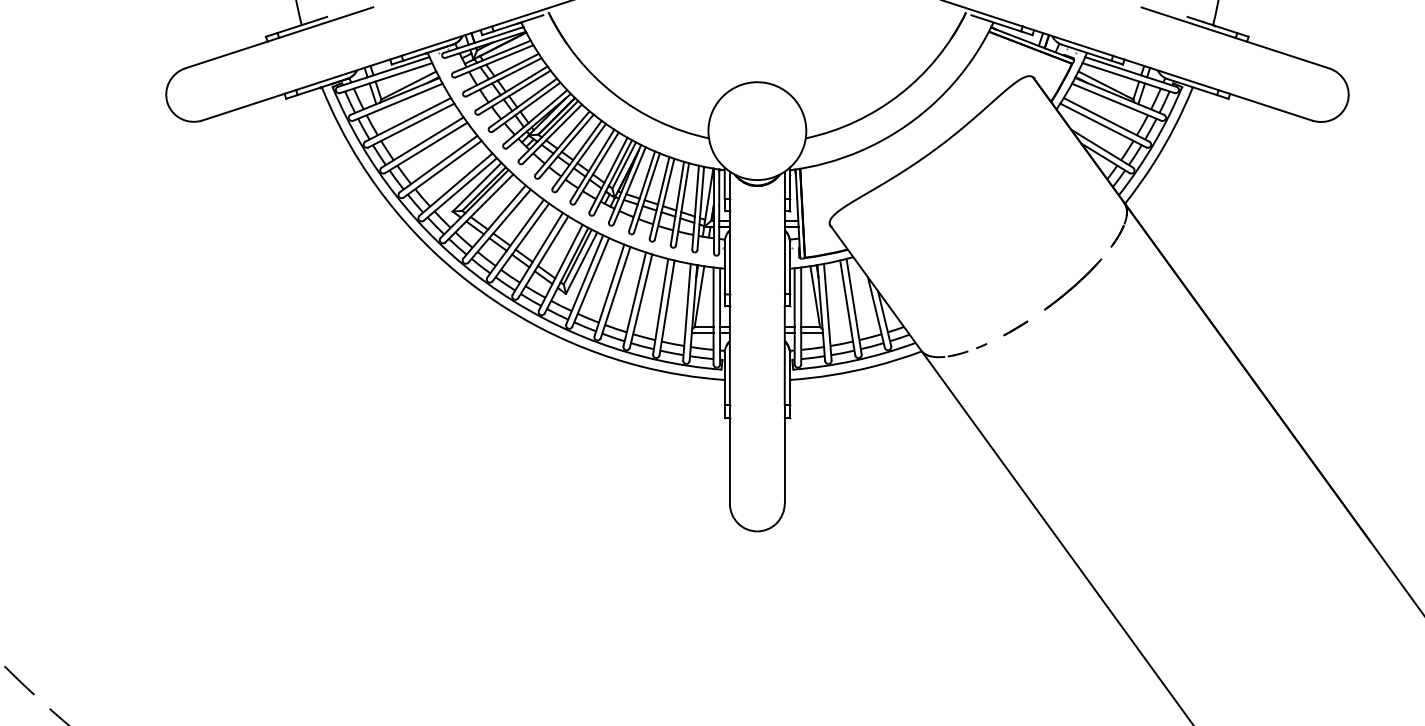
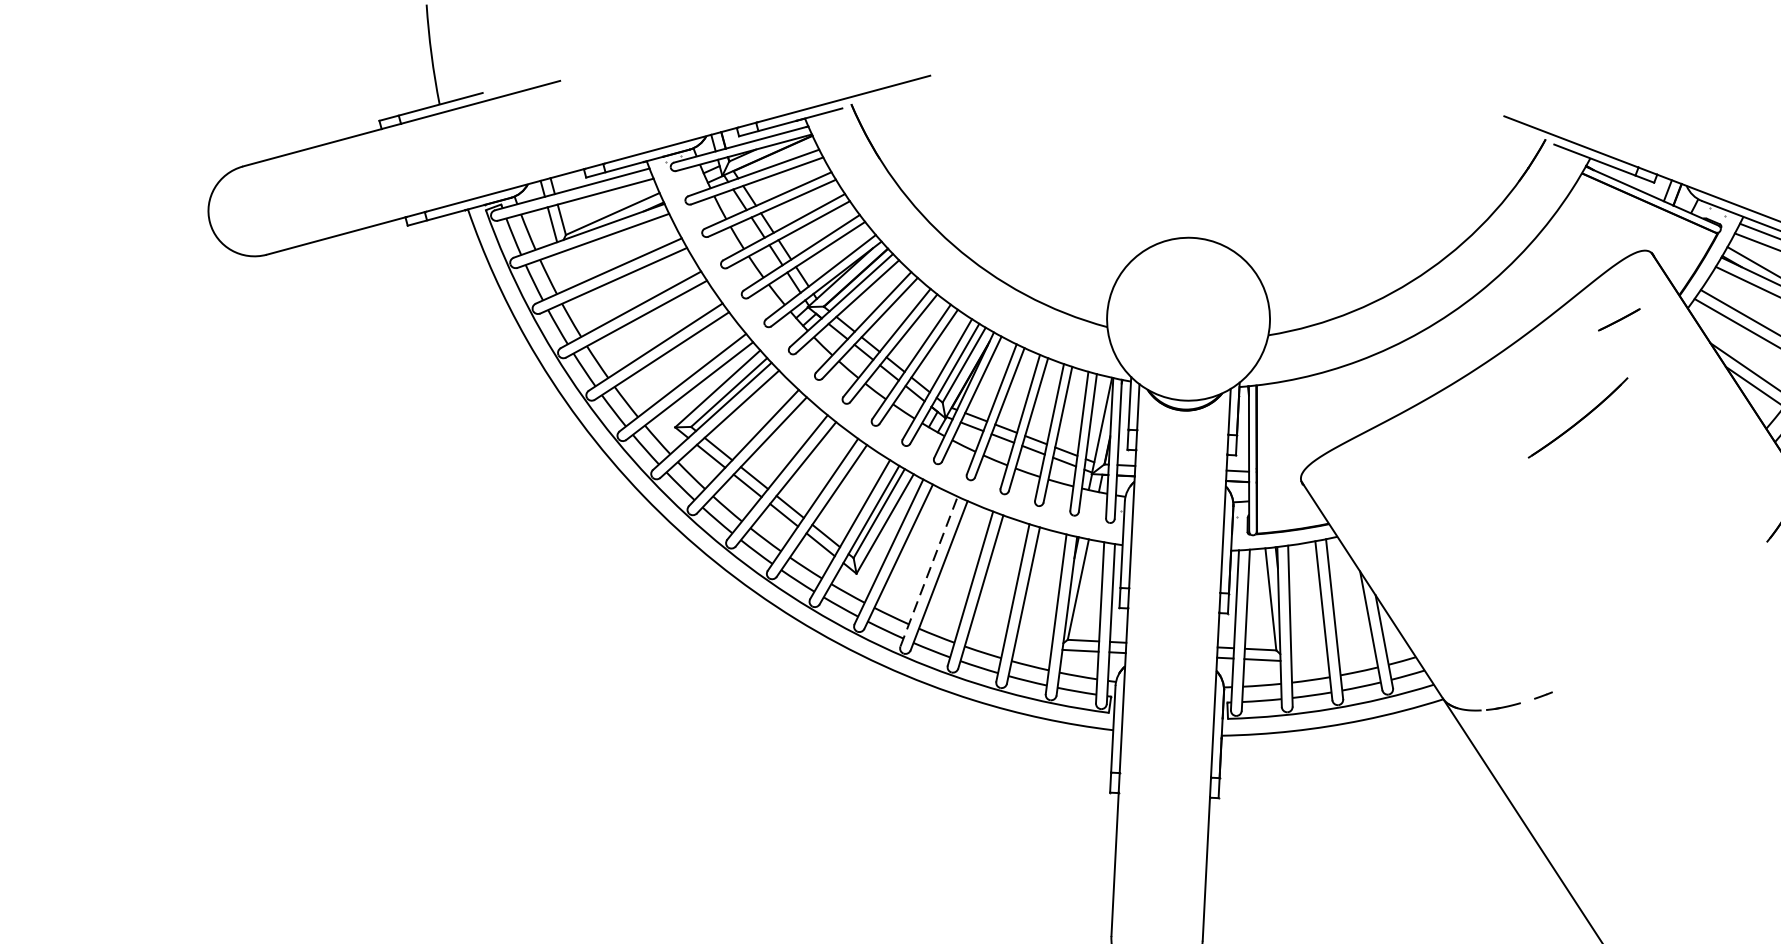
part: (1073, 284) -> (1578, 417), moved
line: (609, 289) -> (929, 570), solid -> dashed
line: (1015, 328) -> (1618, 319), moved

